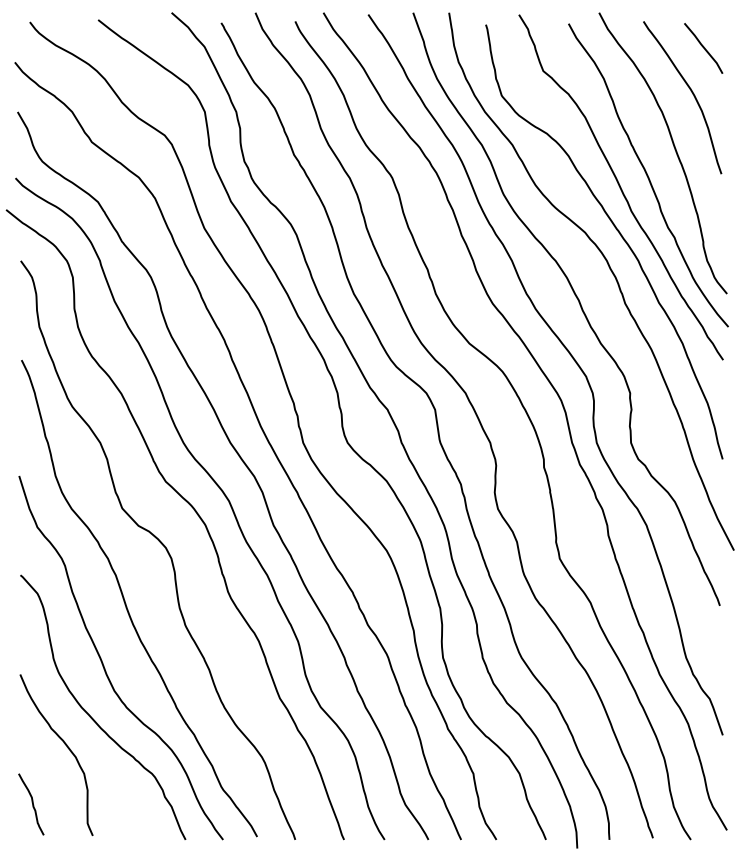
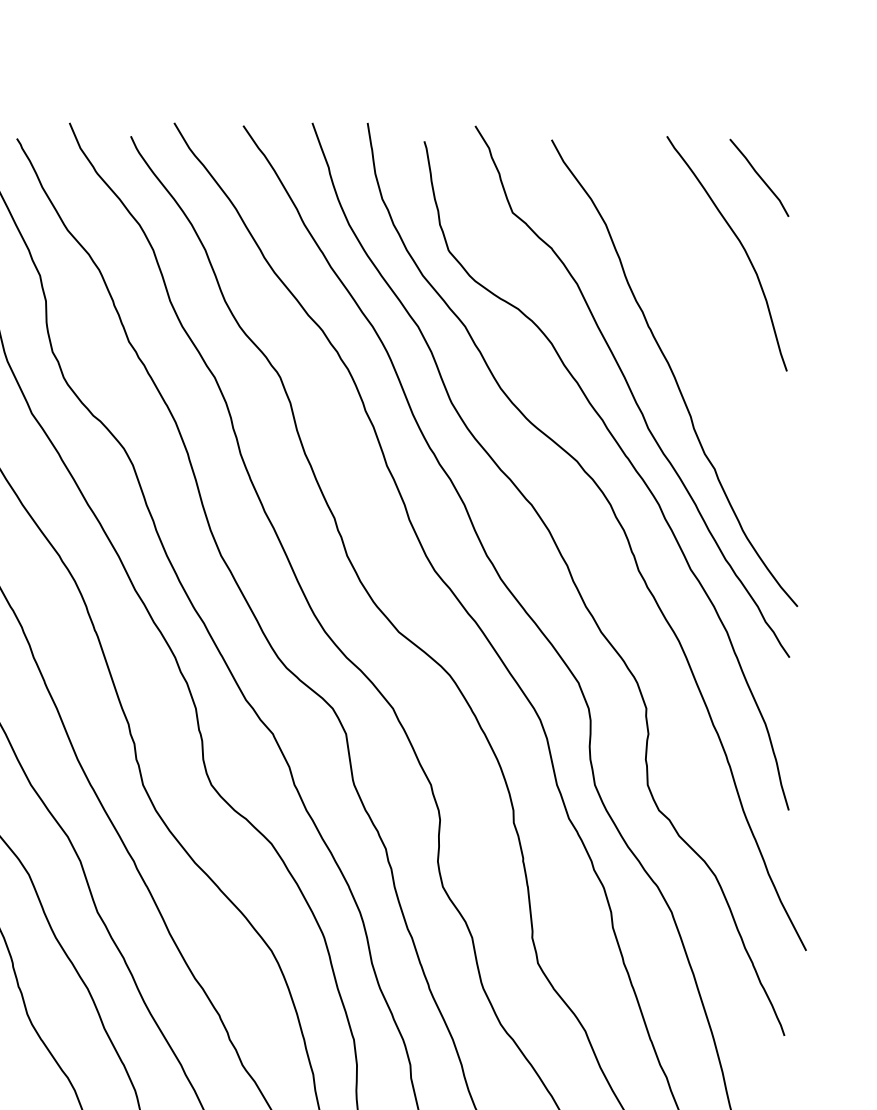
curve: (673, 147) -> (713, 330), removed

